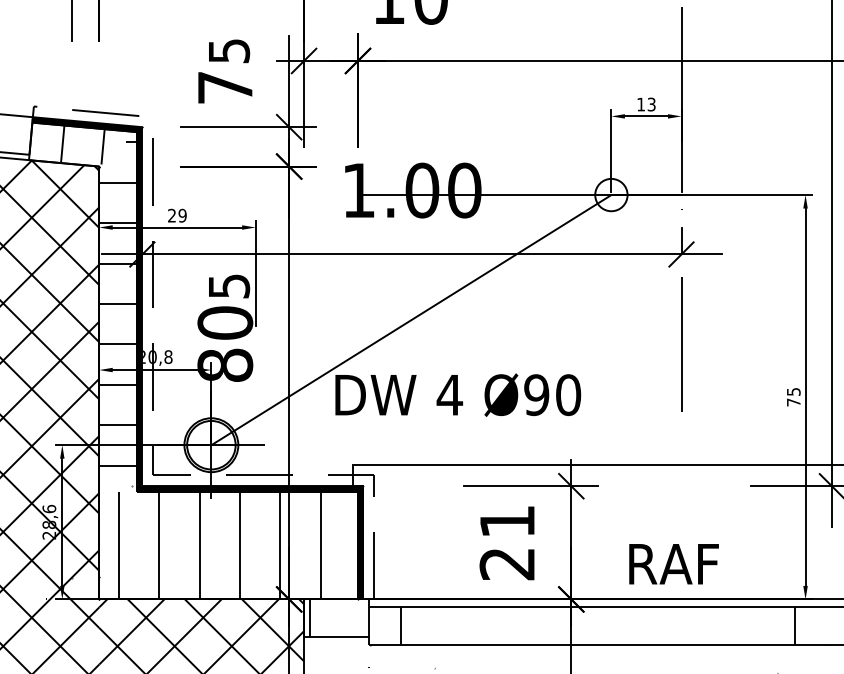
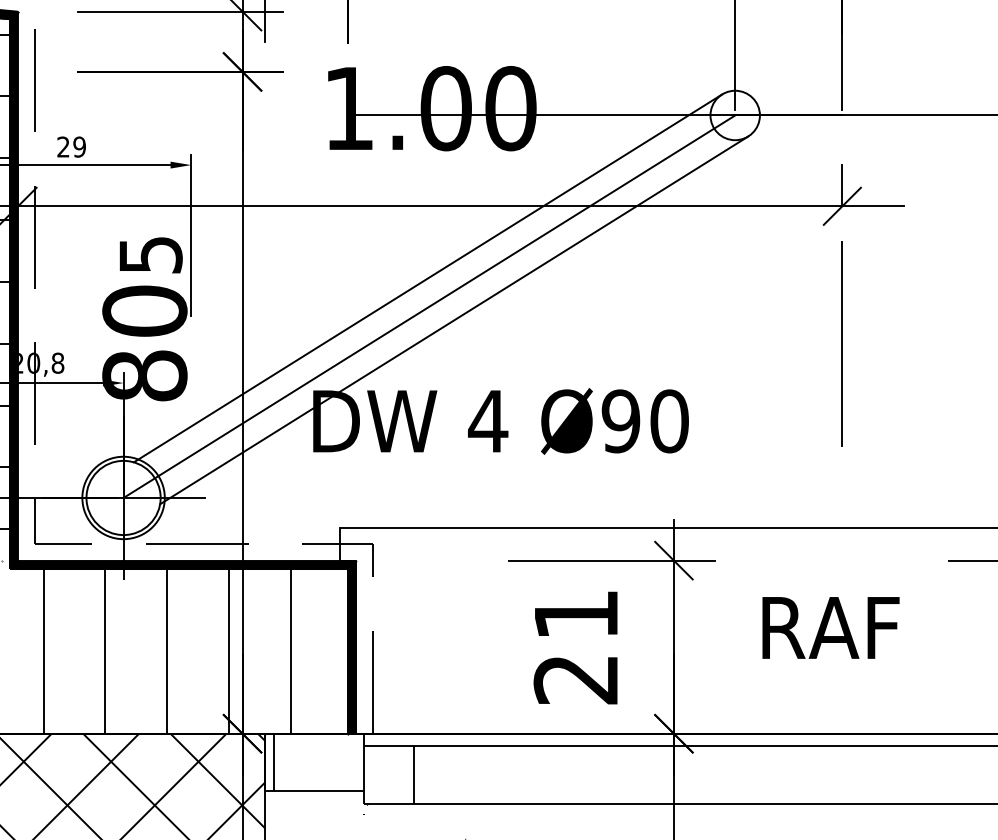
line: (410, 301) -> (428, 278), added
line: (427, 328) -> (454, 319), added
text: (673, 564) -> (830, 628), moved

